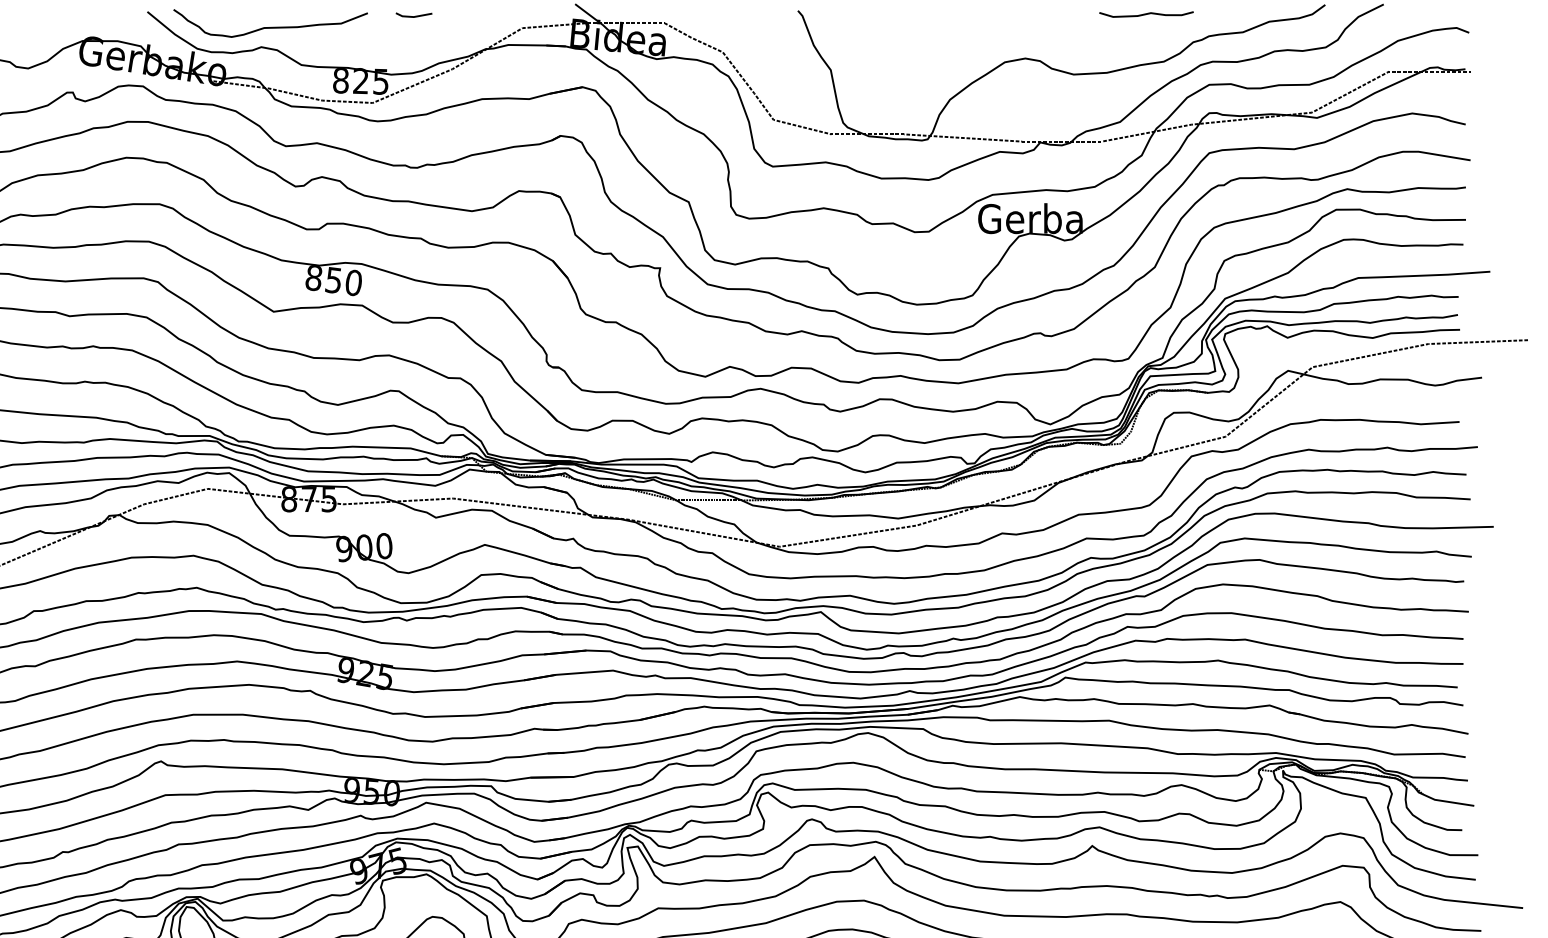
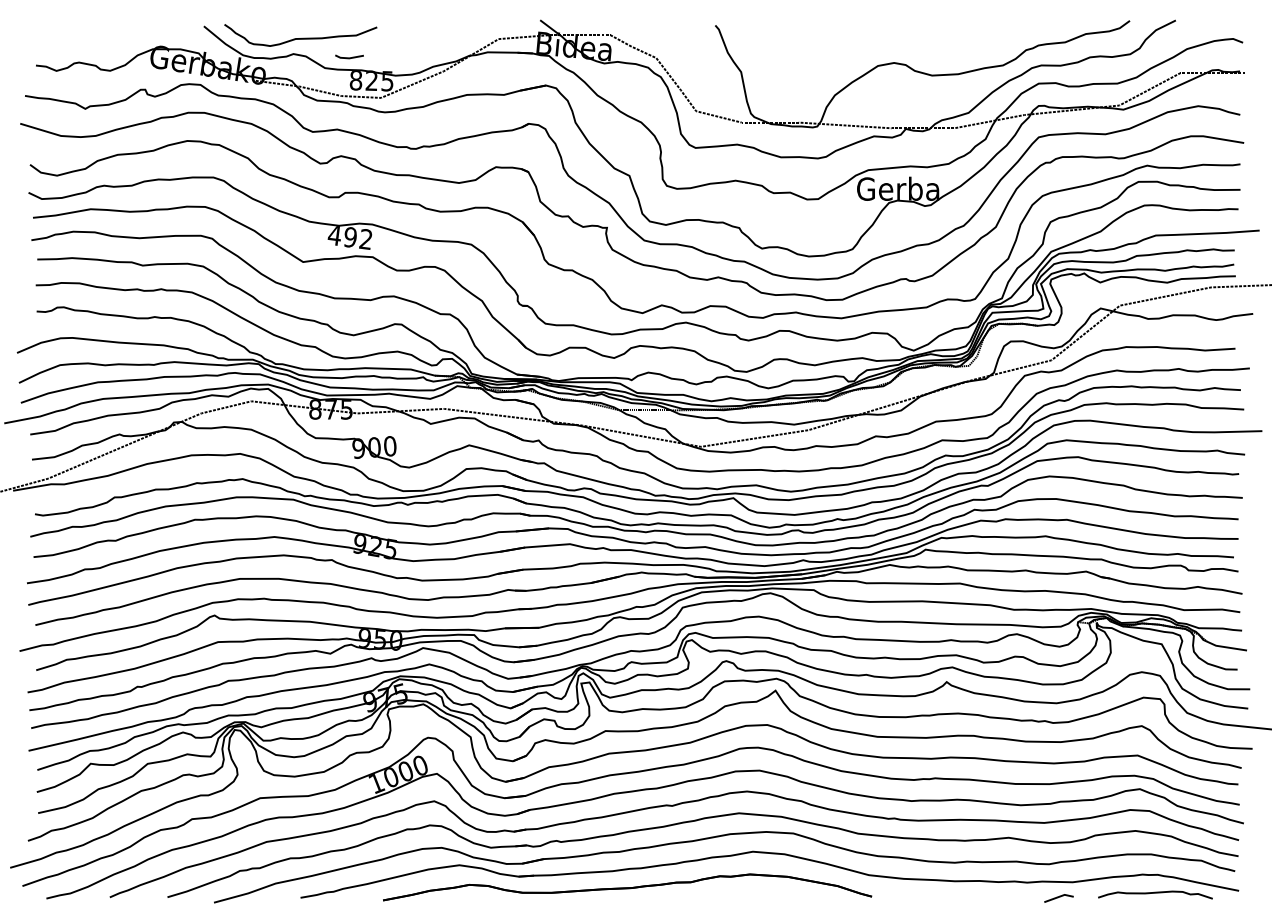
curve: (1146, 14) -> (989, 28), removed
line: (414, 15) -> (349, 57), moved
text: (332, 280) -> (349, 237), 850 -> 492

